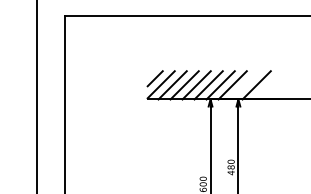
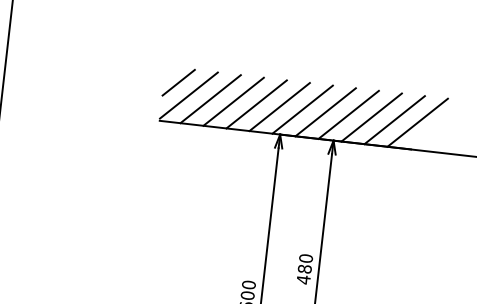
line: (244, 85) -> (348, 115), added
line: (268, 85) -> (394, 120), added
line: (280, 85) -> (417, 123), added

